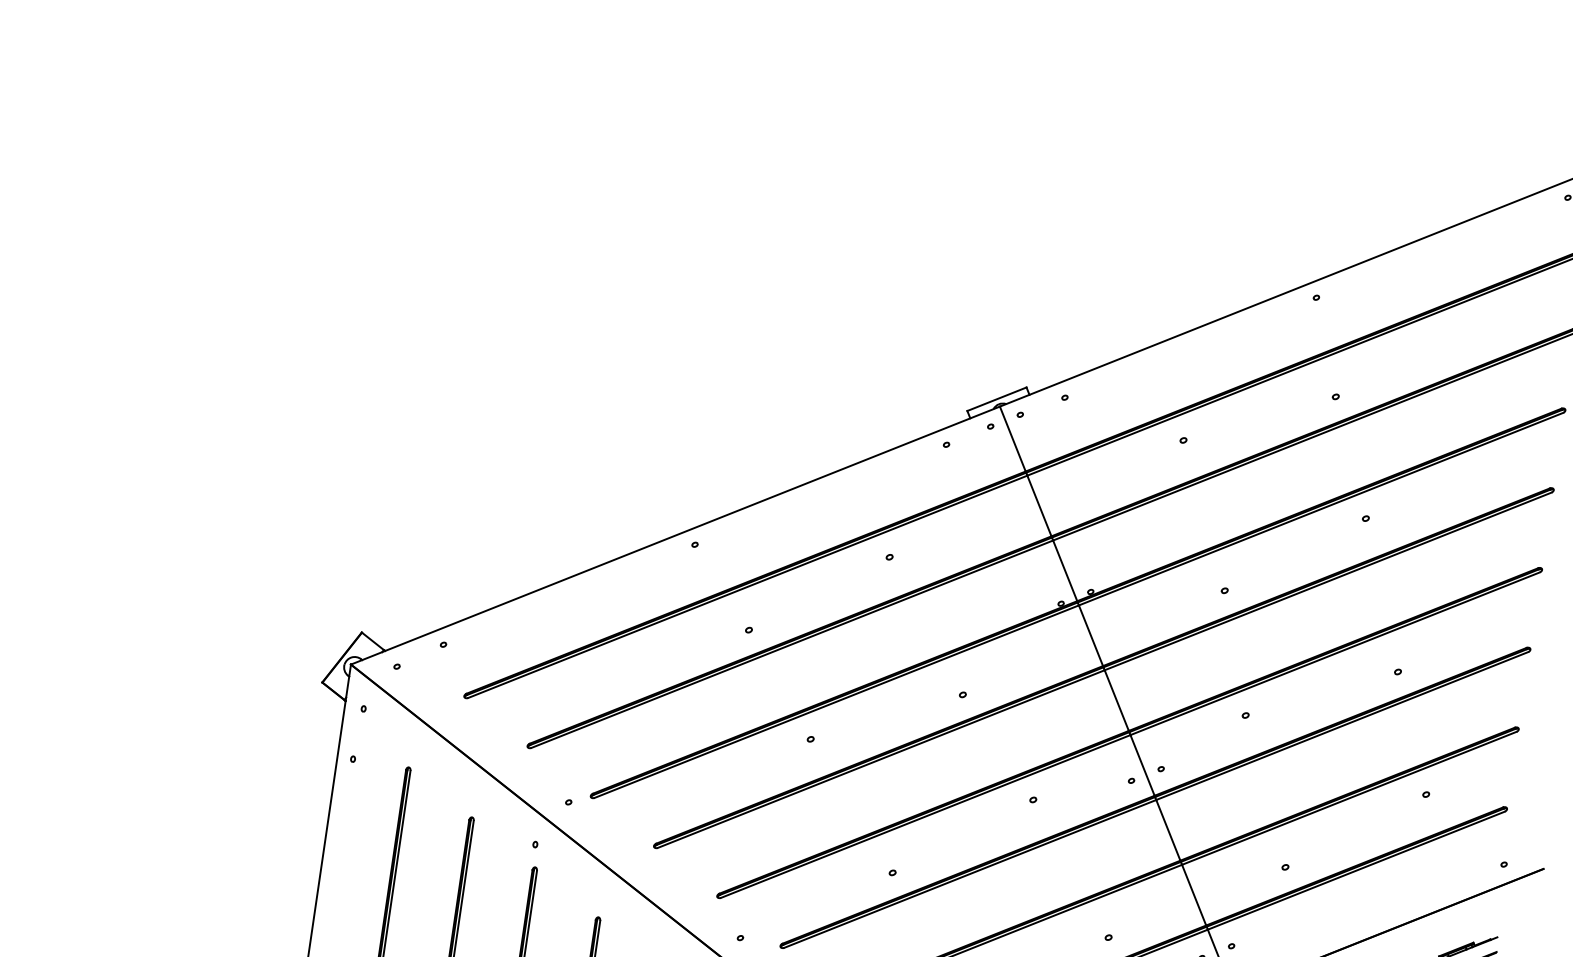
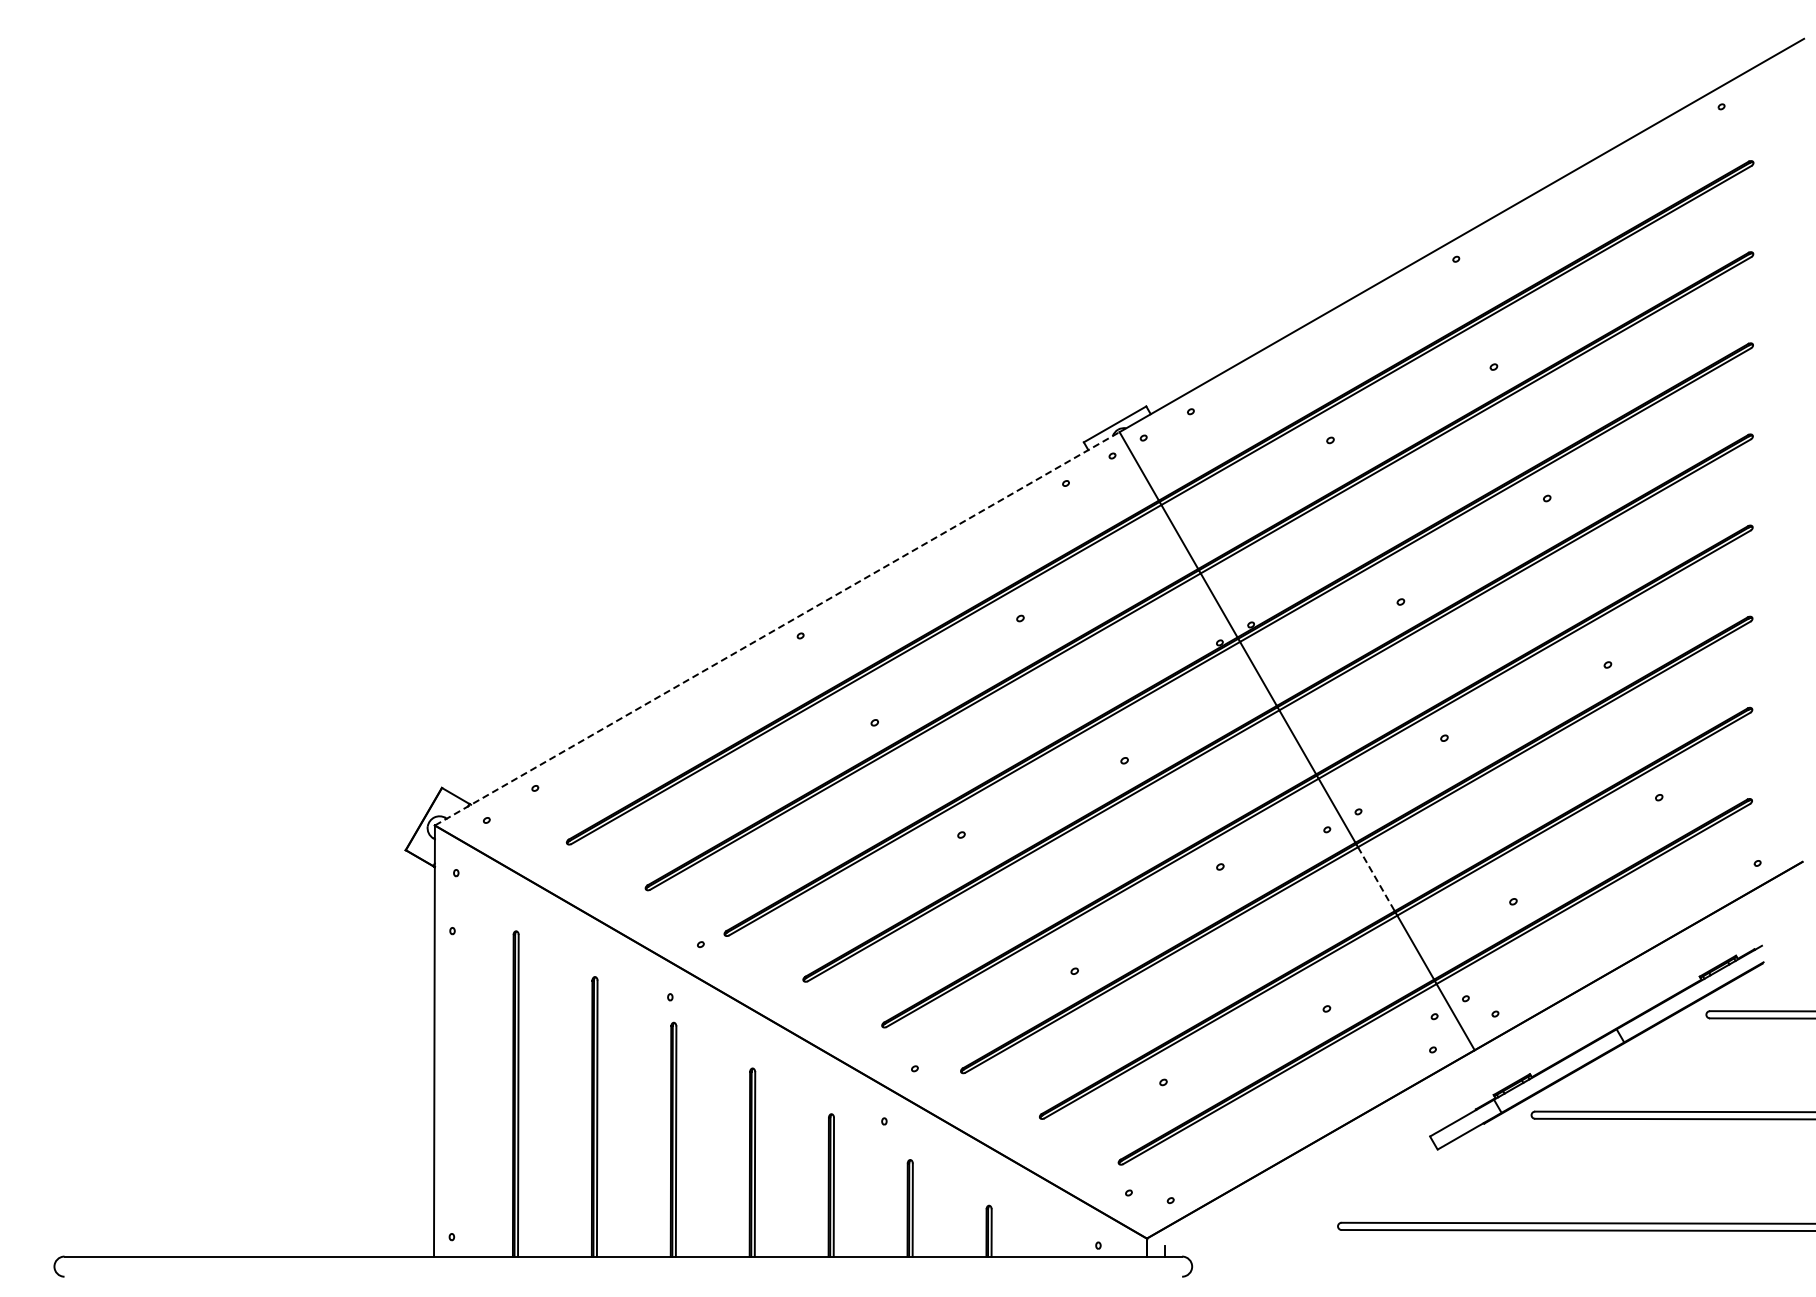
line: (675, 535) -> (777, 628), solid -> dashed
line: (1168, 830) -> (1376, 879), solid -> dashed

